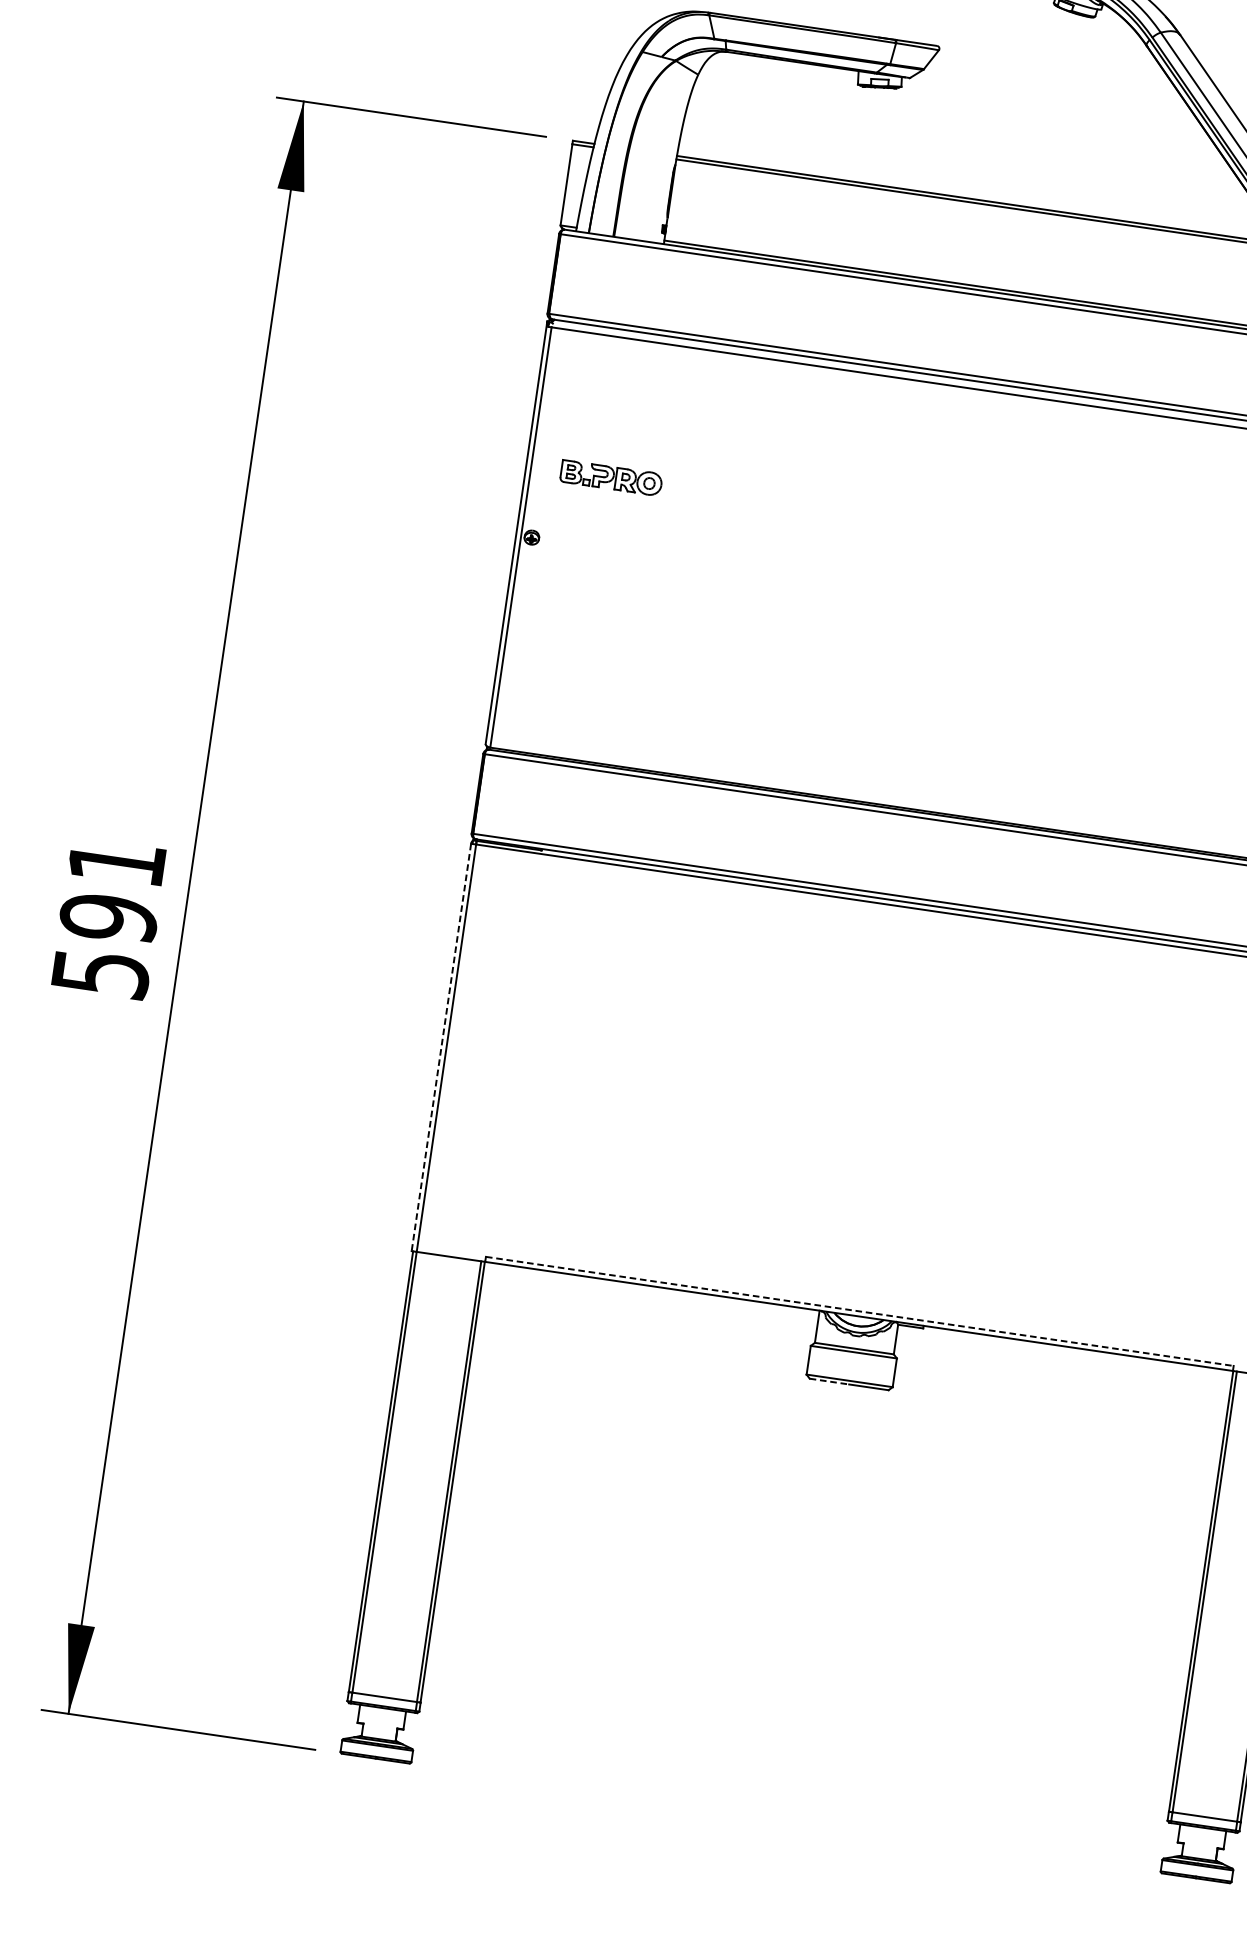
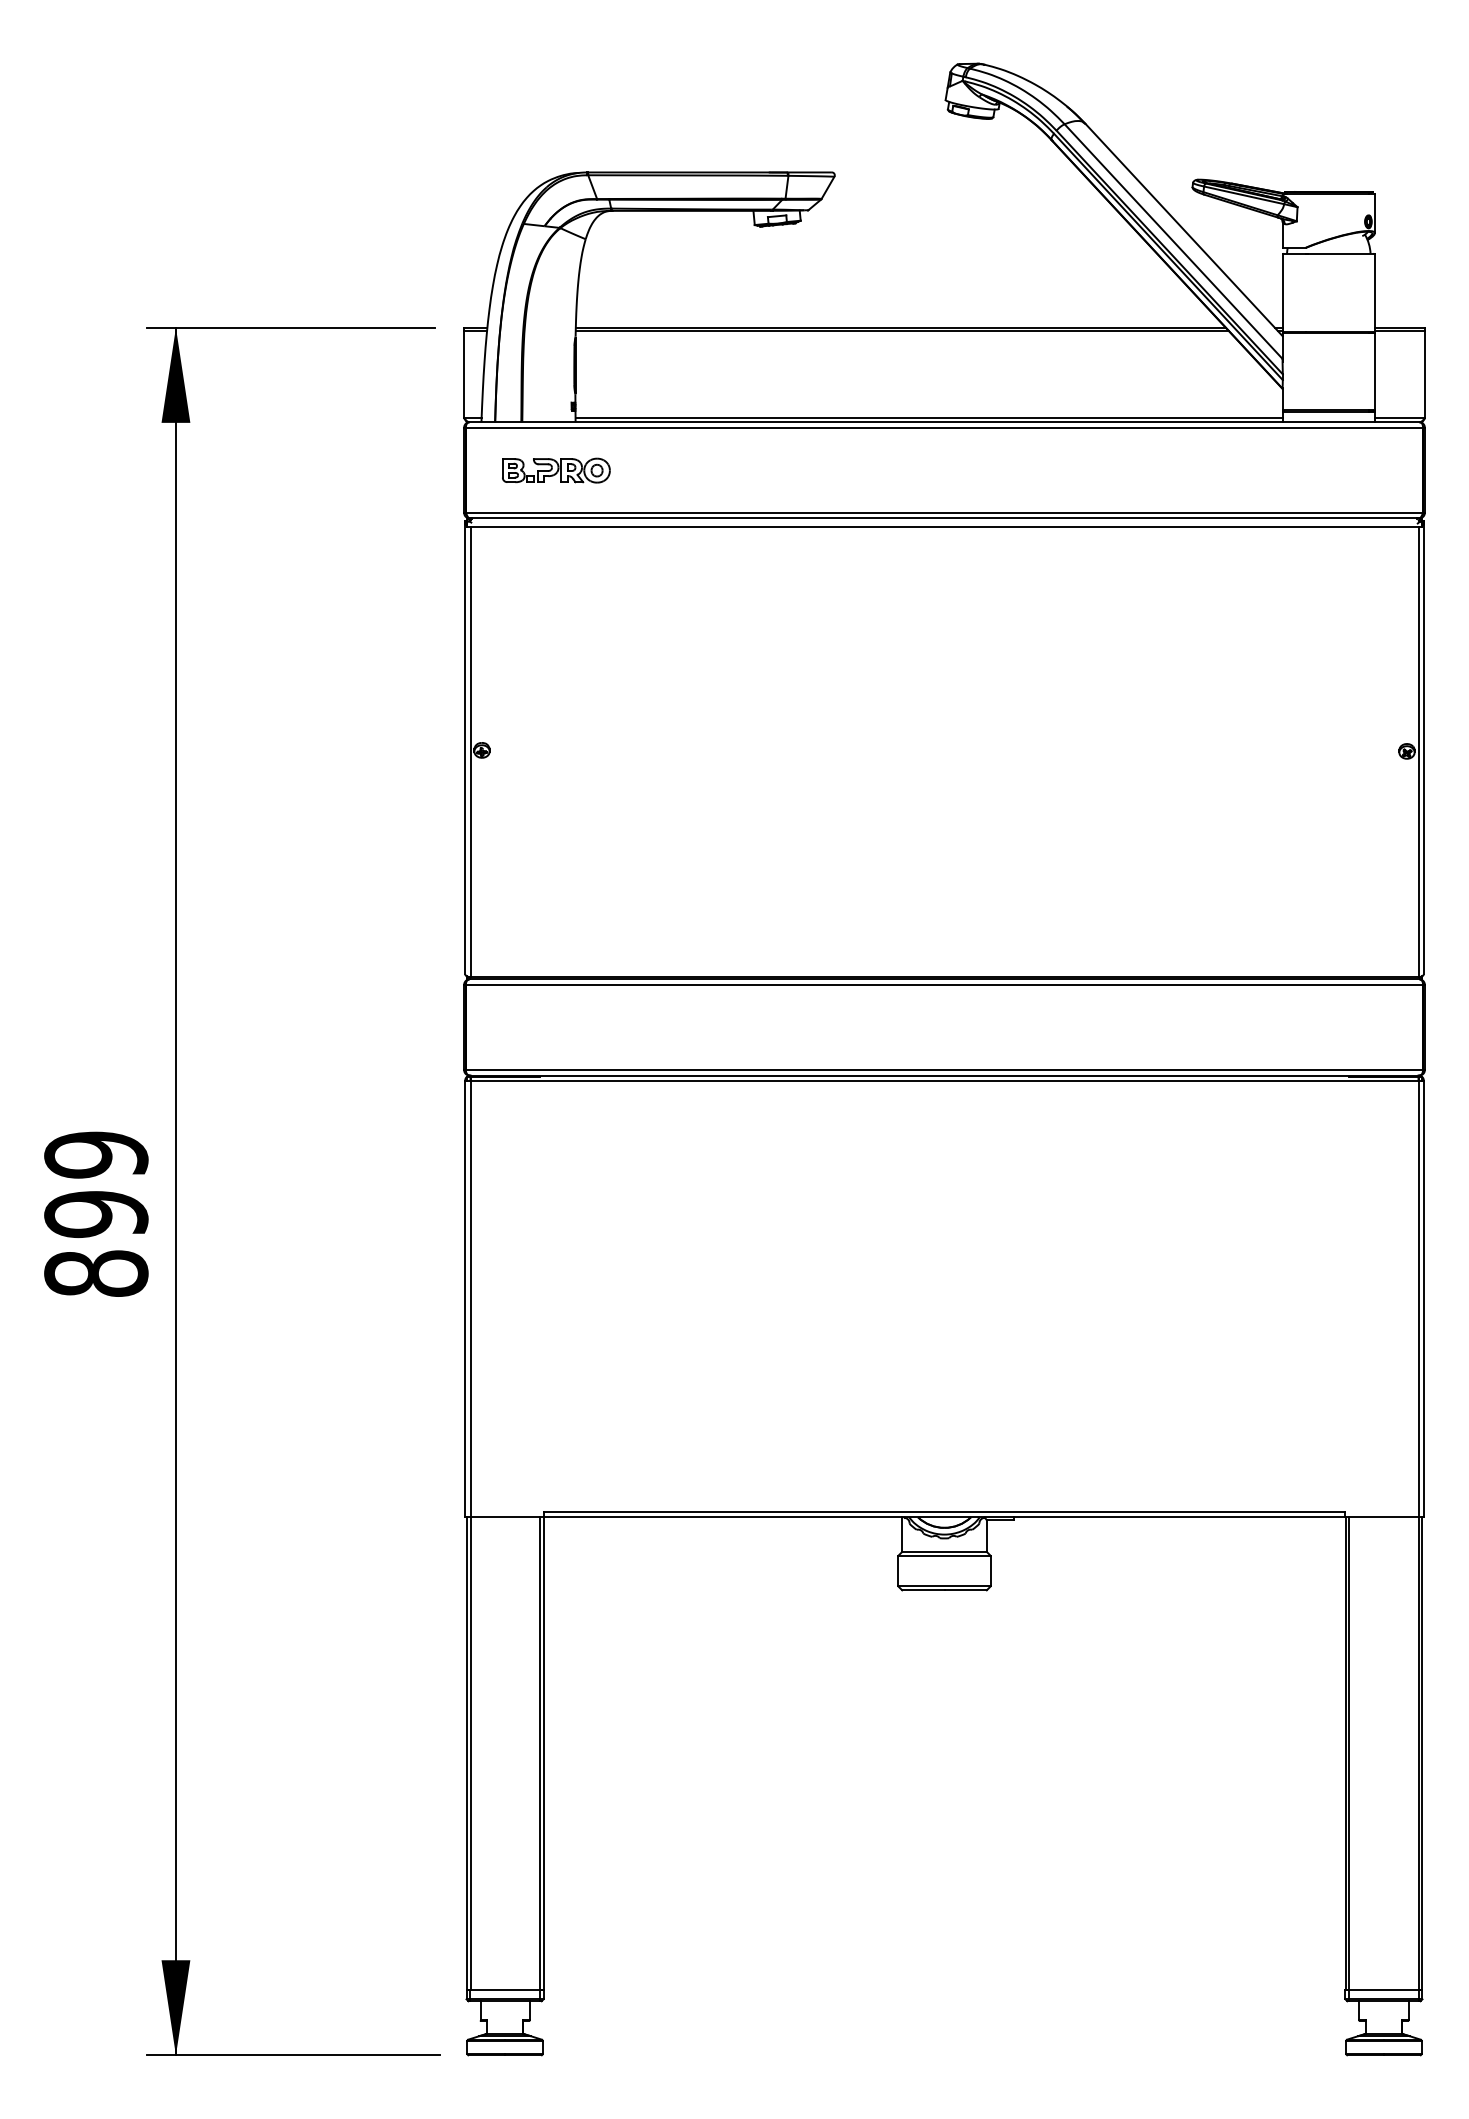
part: (611, 477) -> (556, 470), moved
text: (109, 917) -> (96, 1213), 591 -> 899
line: (441, 1047) -> (465, 1299), dashed -> solid
line: (859, 1311) -> (944, 1512), dashed -> solid
line: (829, 1381) -> (923, 1590), dashed -> solid

